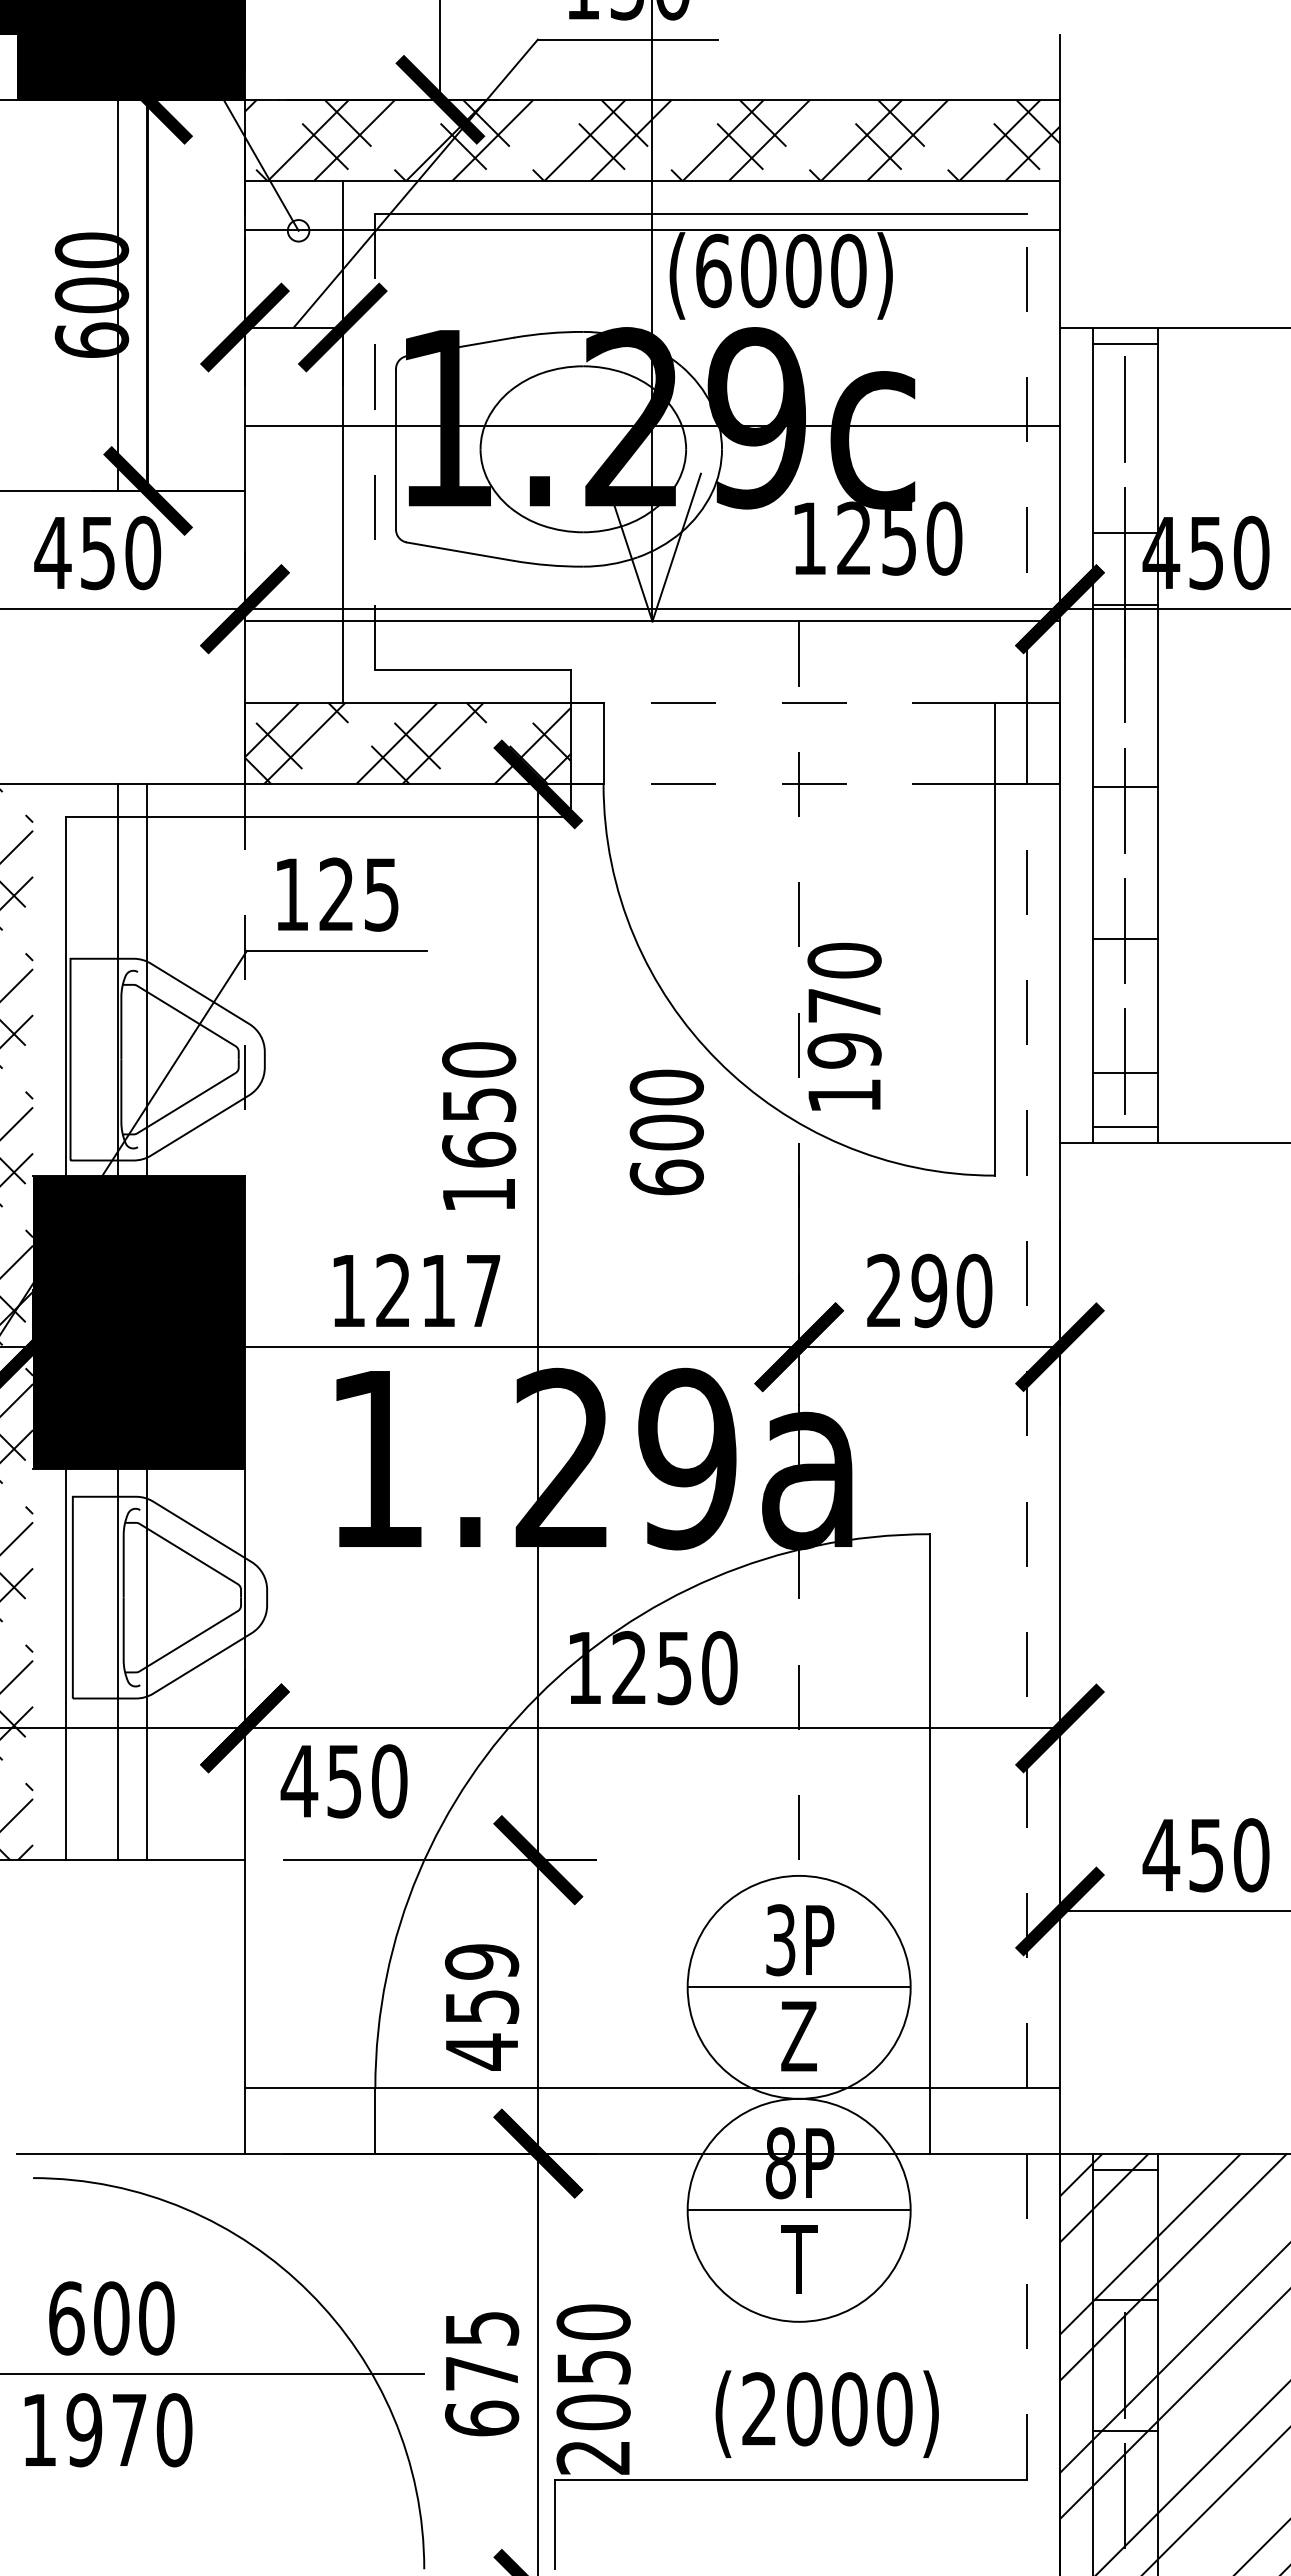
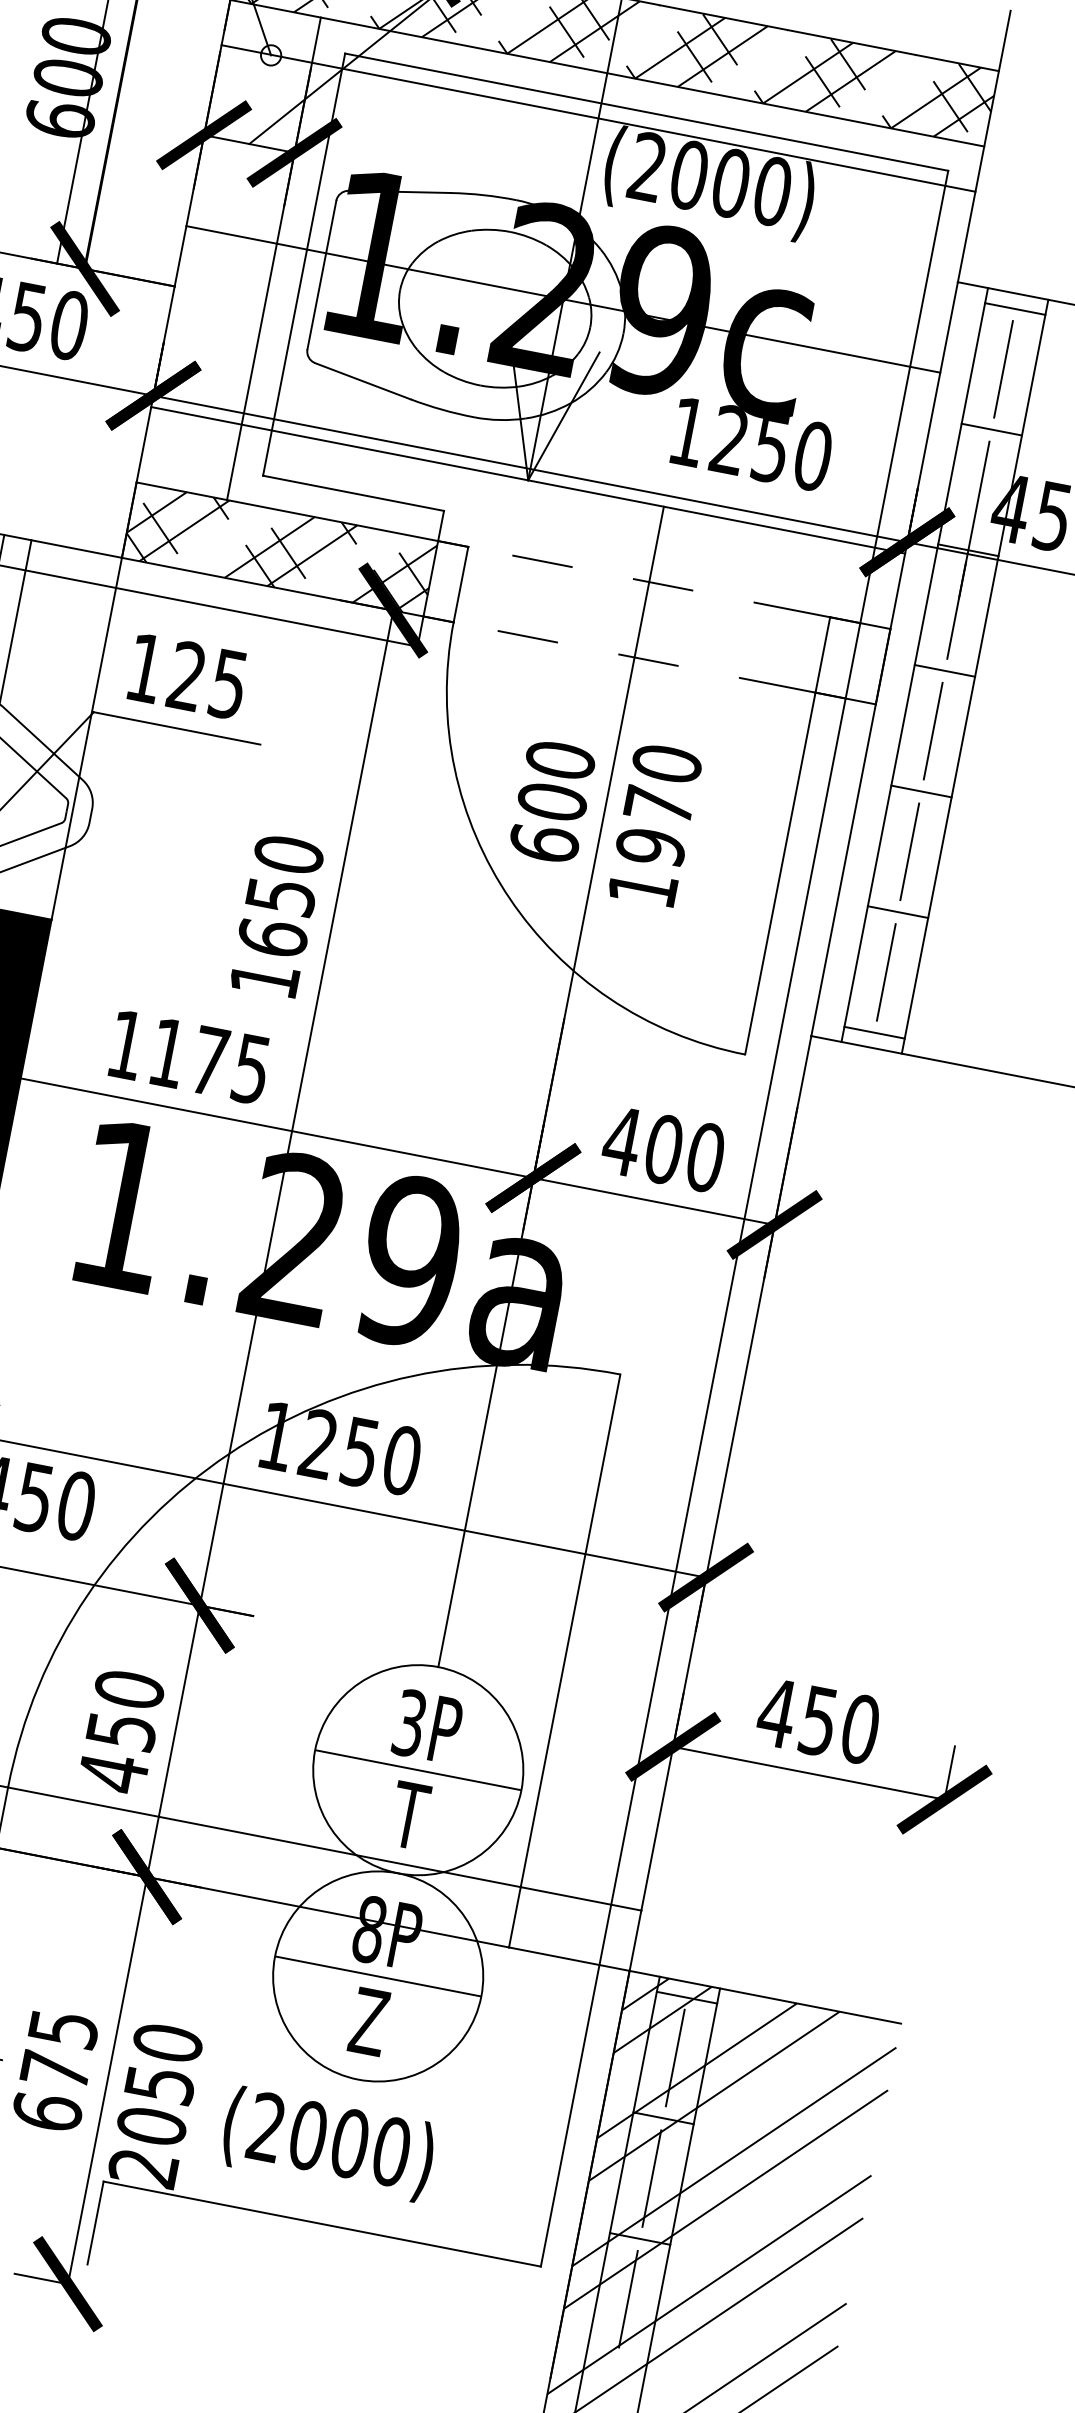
text: (713, 270) -> (647, 166), (6000) -> (2000)
line: (375, 442) -> (304, 265), dashed -> solid
line: (1027, 458) -> (904, 397), dashed -> solid
line: (1124, 532) -> (991, 429), moved
line: (1124, 786) -> (944, 670), moved
line: (1124, 938) -> (920, 790), moved
line: (244, 980) -> (86, 739), dashed -> solid
text: (844, 1026) -> (655, 824), moved
line: (1124, 1073) -> (897, 912), moved
text: (666, 1132) -> (552, 801), moved
line: (799, 1249) -> (551, 1087), dashed -> solid
text: (438, 1290) -> (209, 1060), 1217 -> 1175
text: (906, 1290) -> (642, 1144), 290 -> 400
line: (1027, 1632) -> (693, 1483), dashed -> solid
text: (482, 1961) -> (130, 1689), 459 -> 450
text: (799, 2036) -> (409, 1815), Z -> T
line: (1125, 2234) -> (675, 2057), added
text: (799, 2259) -> (369, 2021), T -> Z
text: (826, 2413) -> (327, 2143), moved

